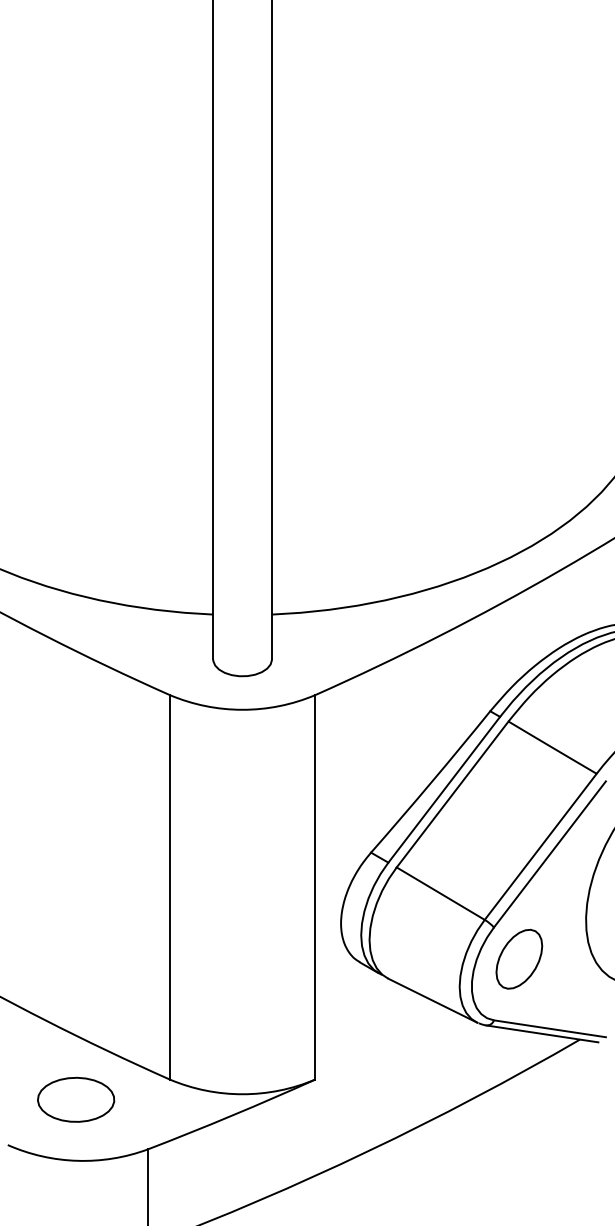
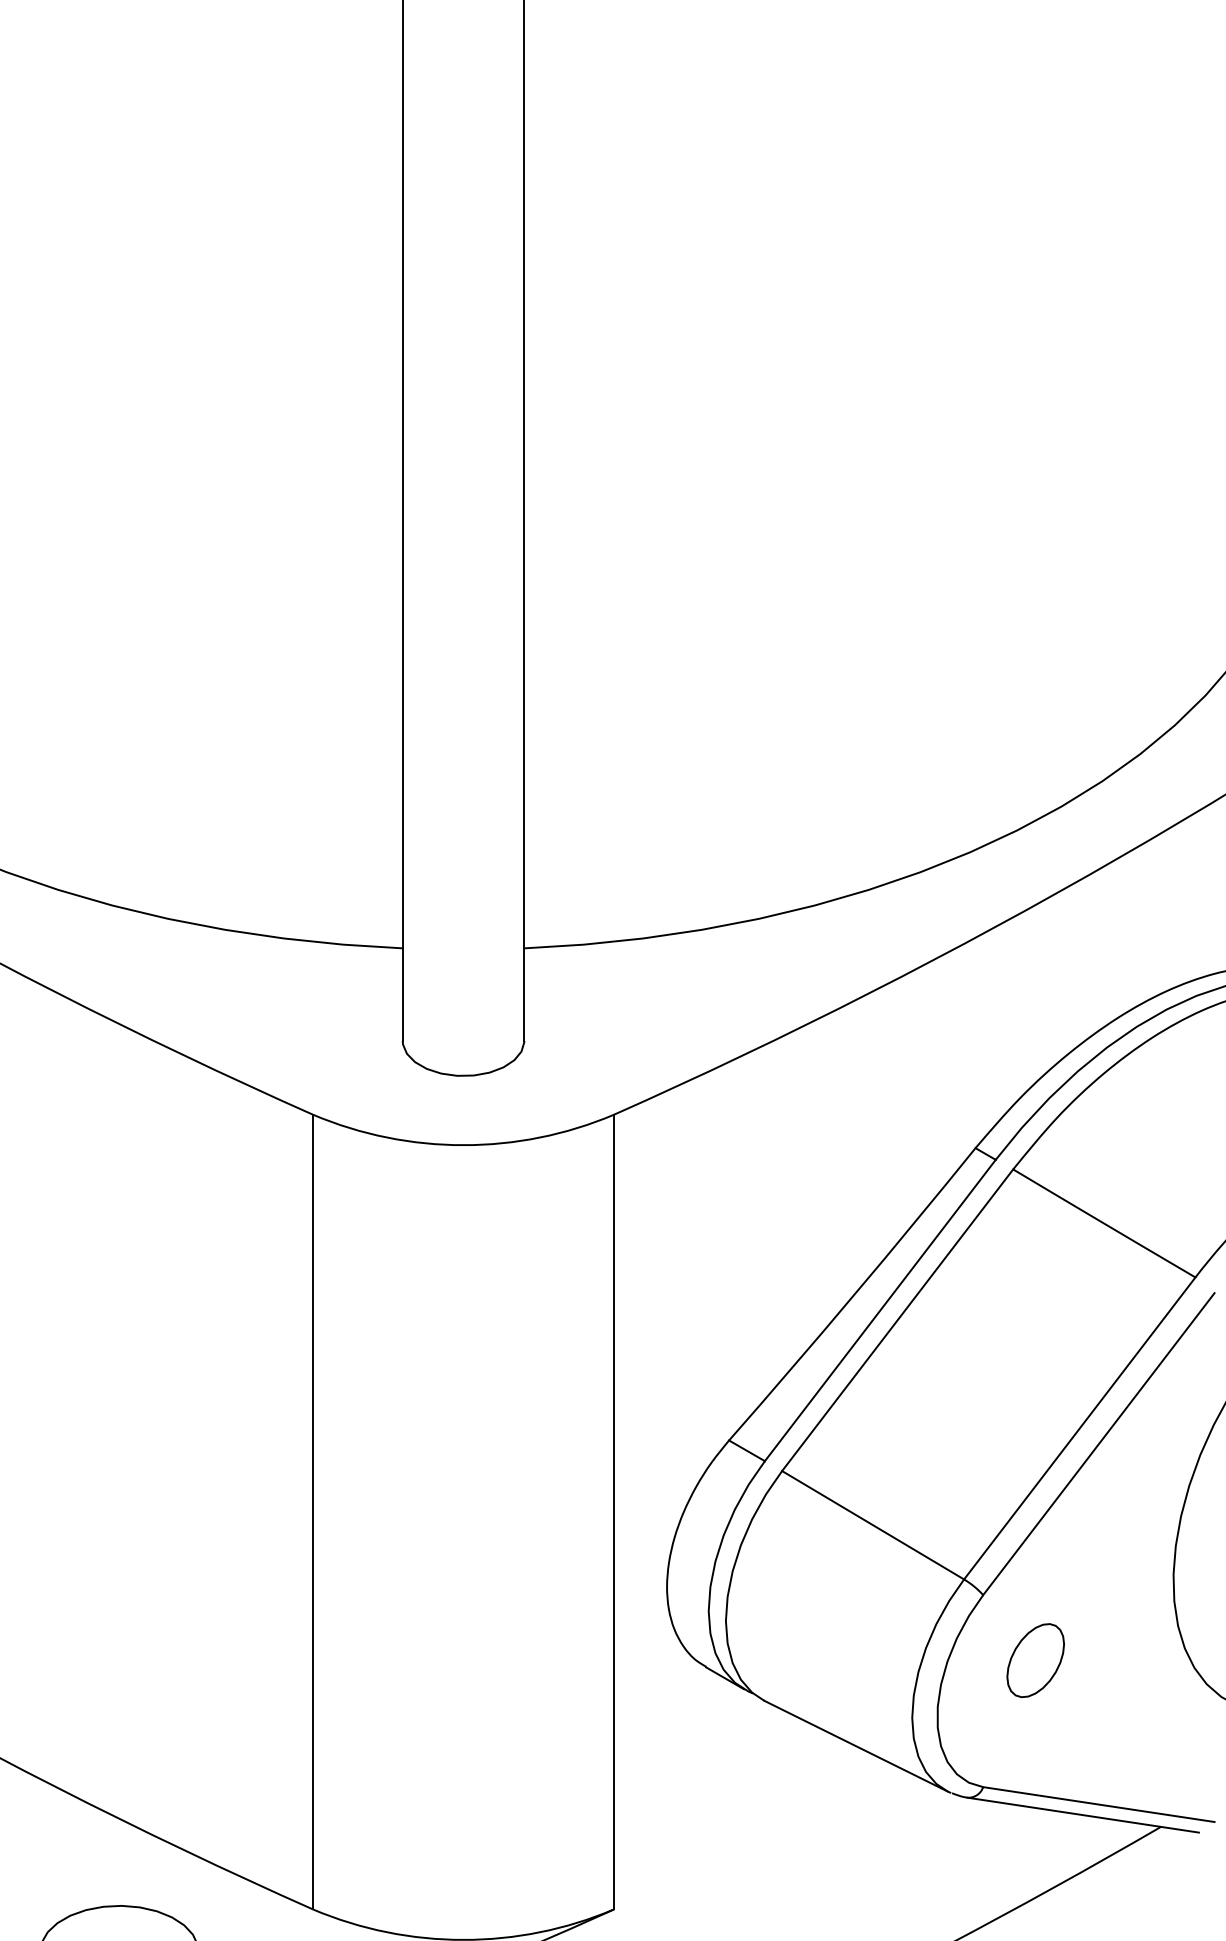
part: (519, 958) -> (1035, 1659), size x0.6

